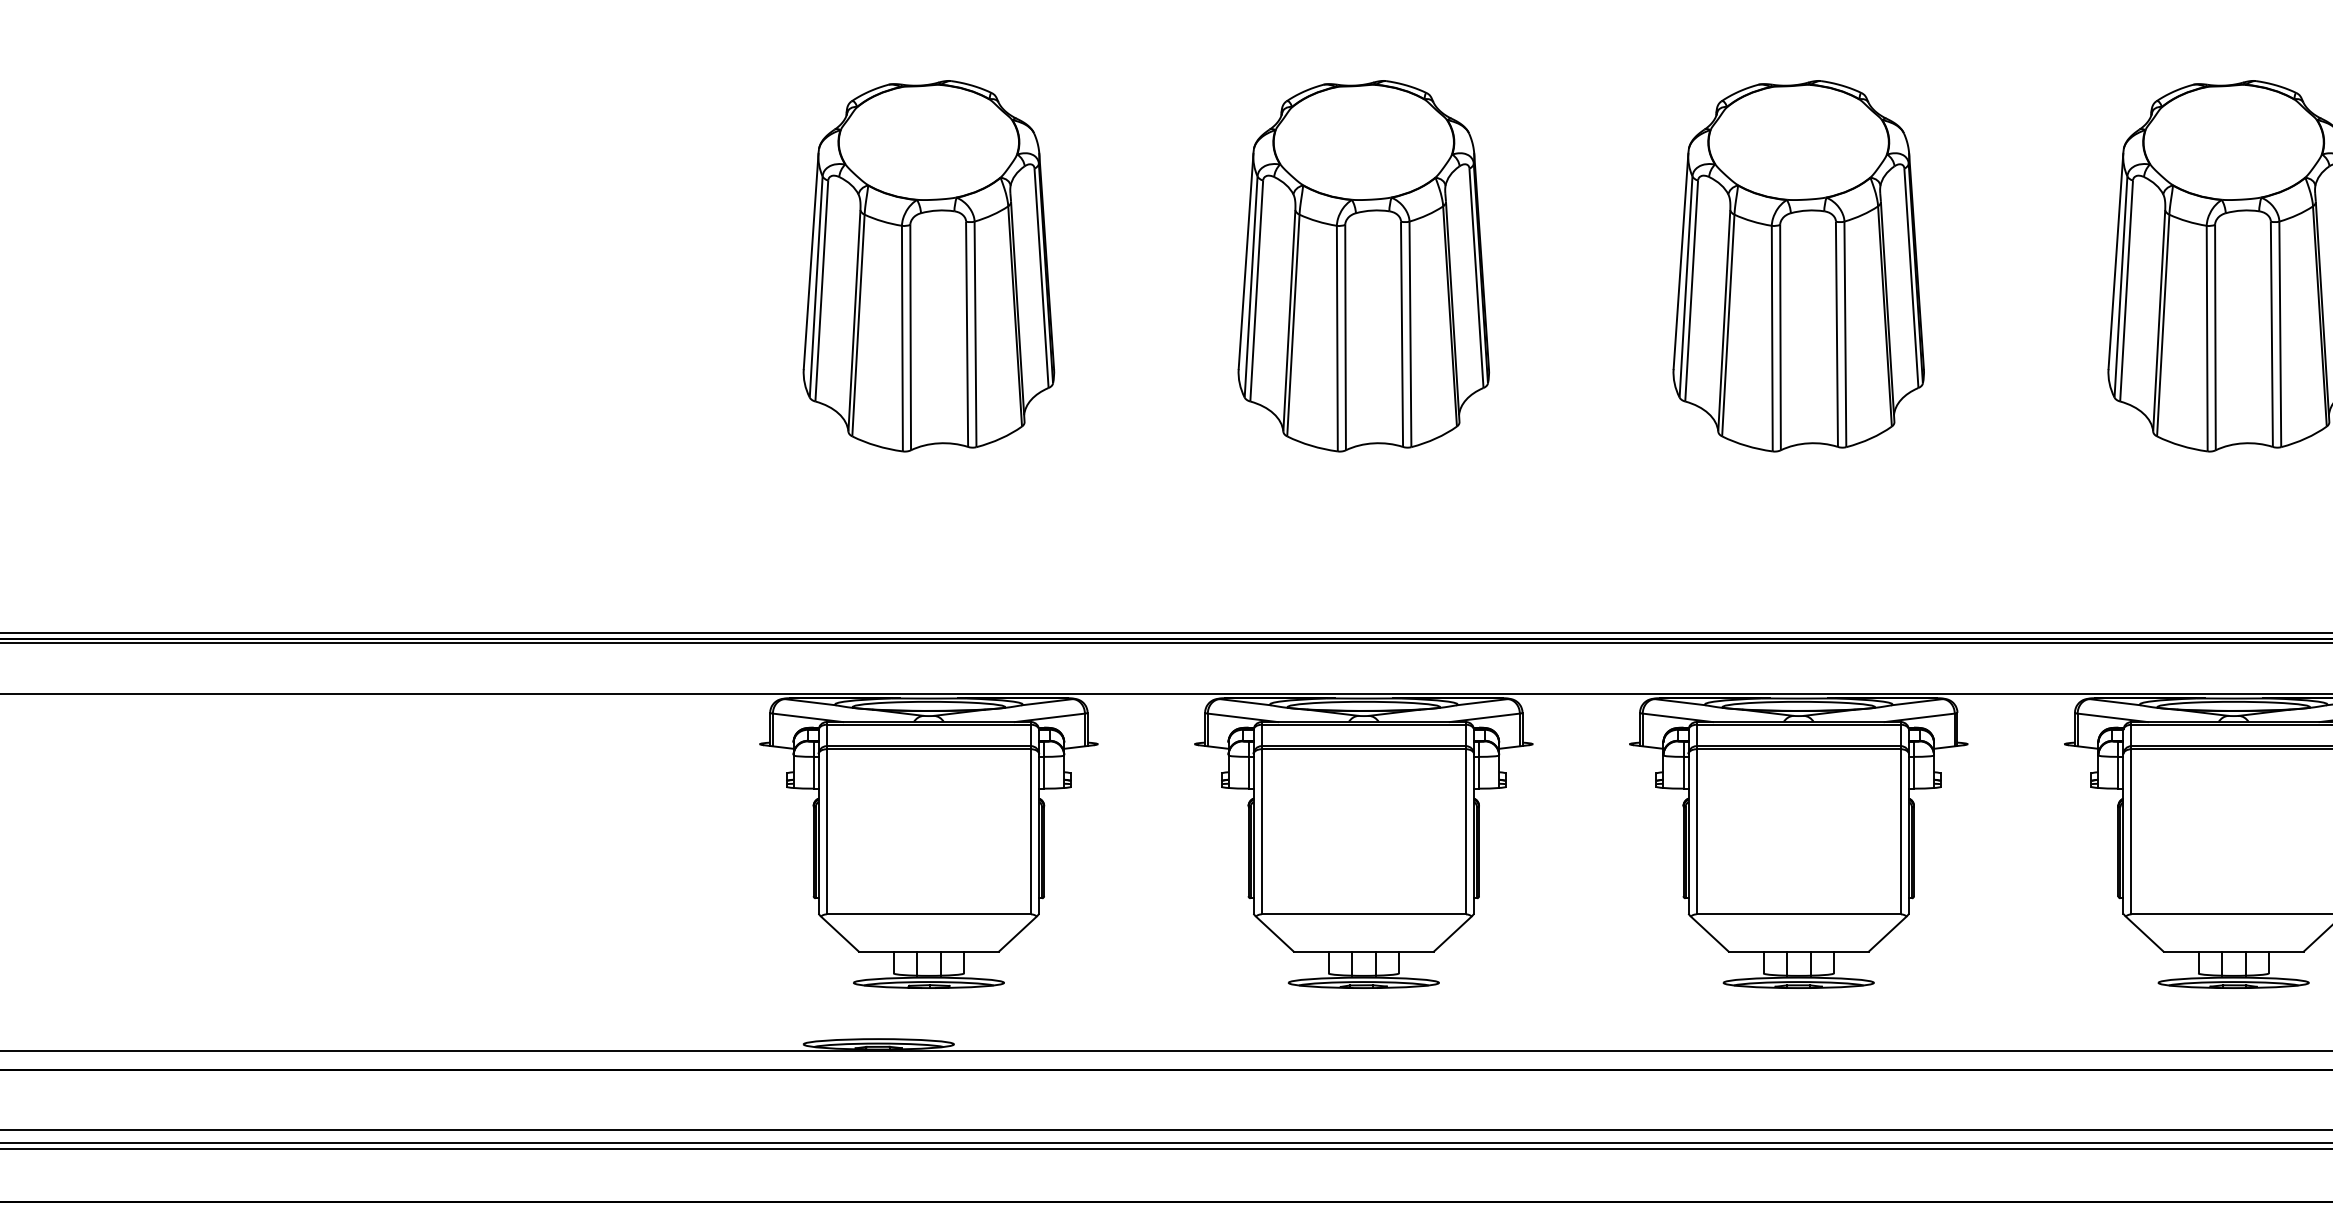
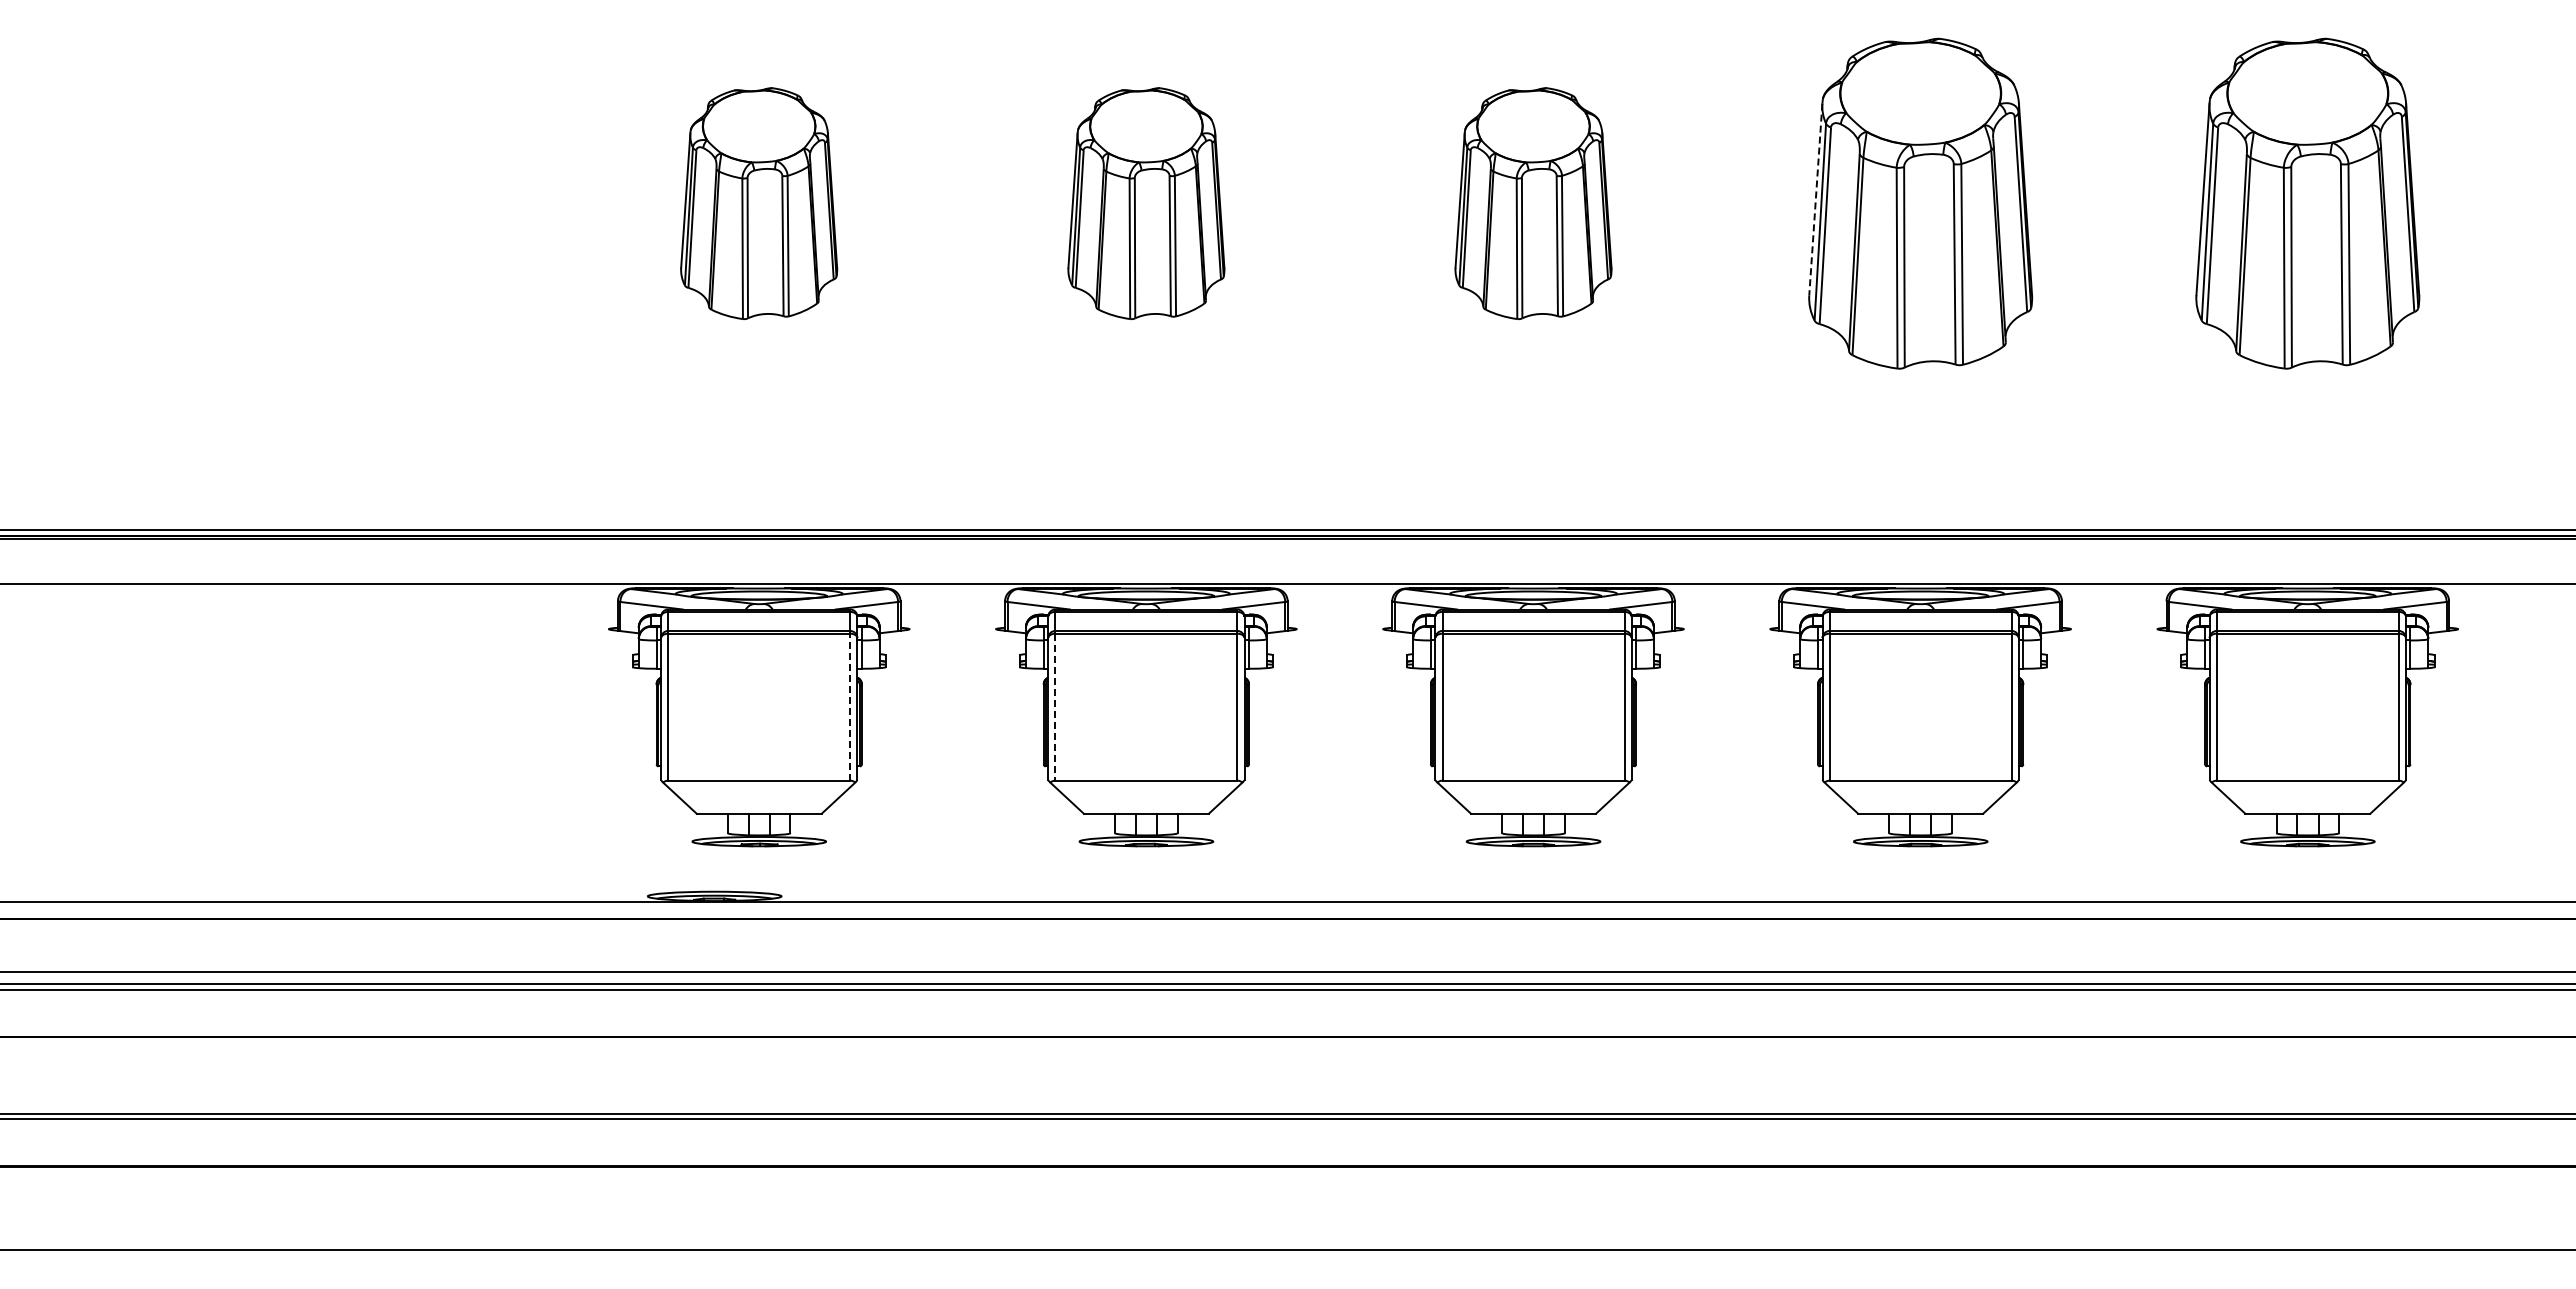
line: (2115, 261) -> (1815, 199), solid -> dashed
part: (928, 265) -> (758, 203), size x0.7
part: (1363, 265) -> (1146, 203), size x0.7
part: (1798, 265) -> (1533, 203), size x0.7
line: (1031, 832) -> (850, 707), solid -> dashed
line: (1261, 832) -> (1055, 707), solid -> dashed

